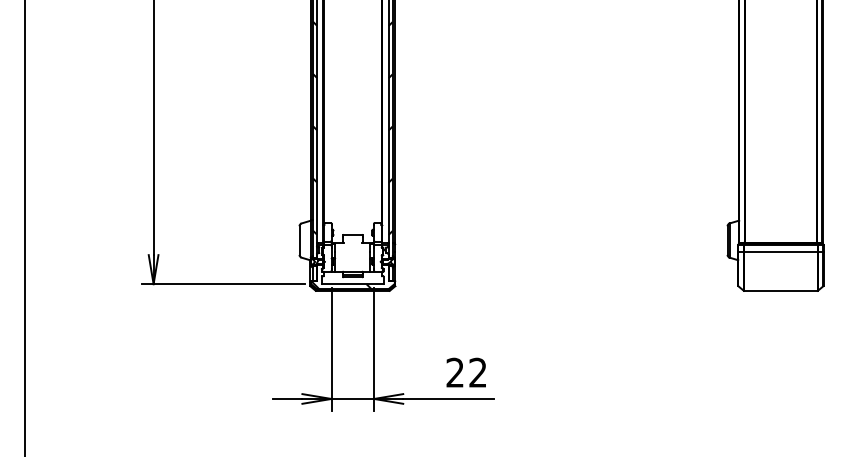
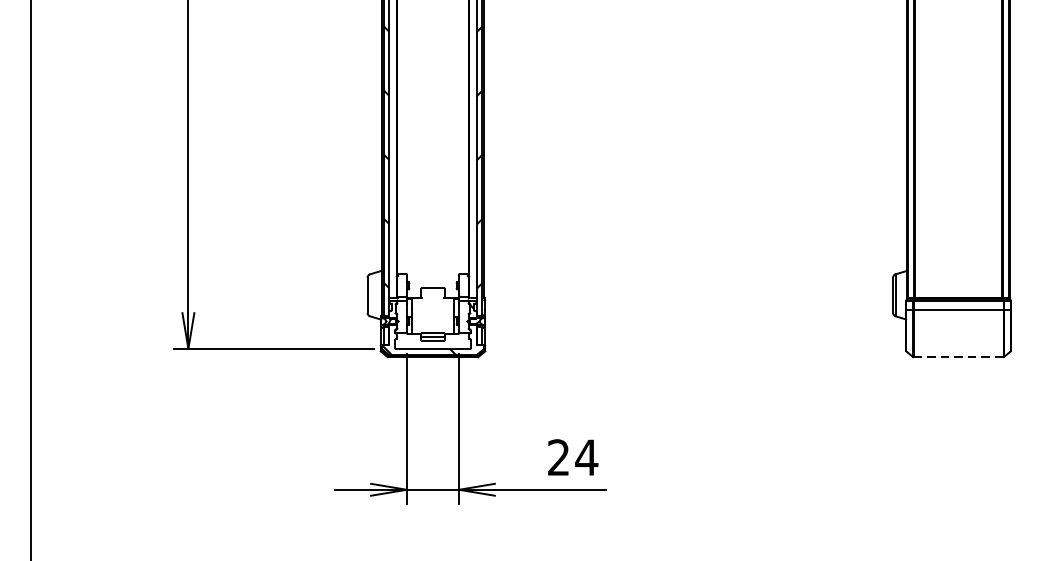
line: (780, 290) -> (958, 356), solid -> dashed
text: (477, 372) -> (586, 457), 22 -> 24

